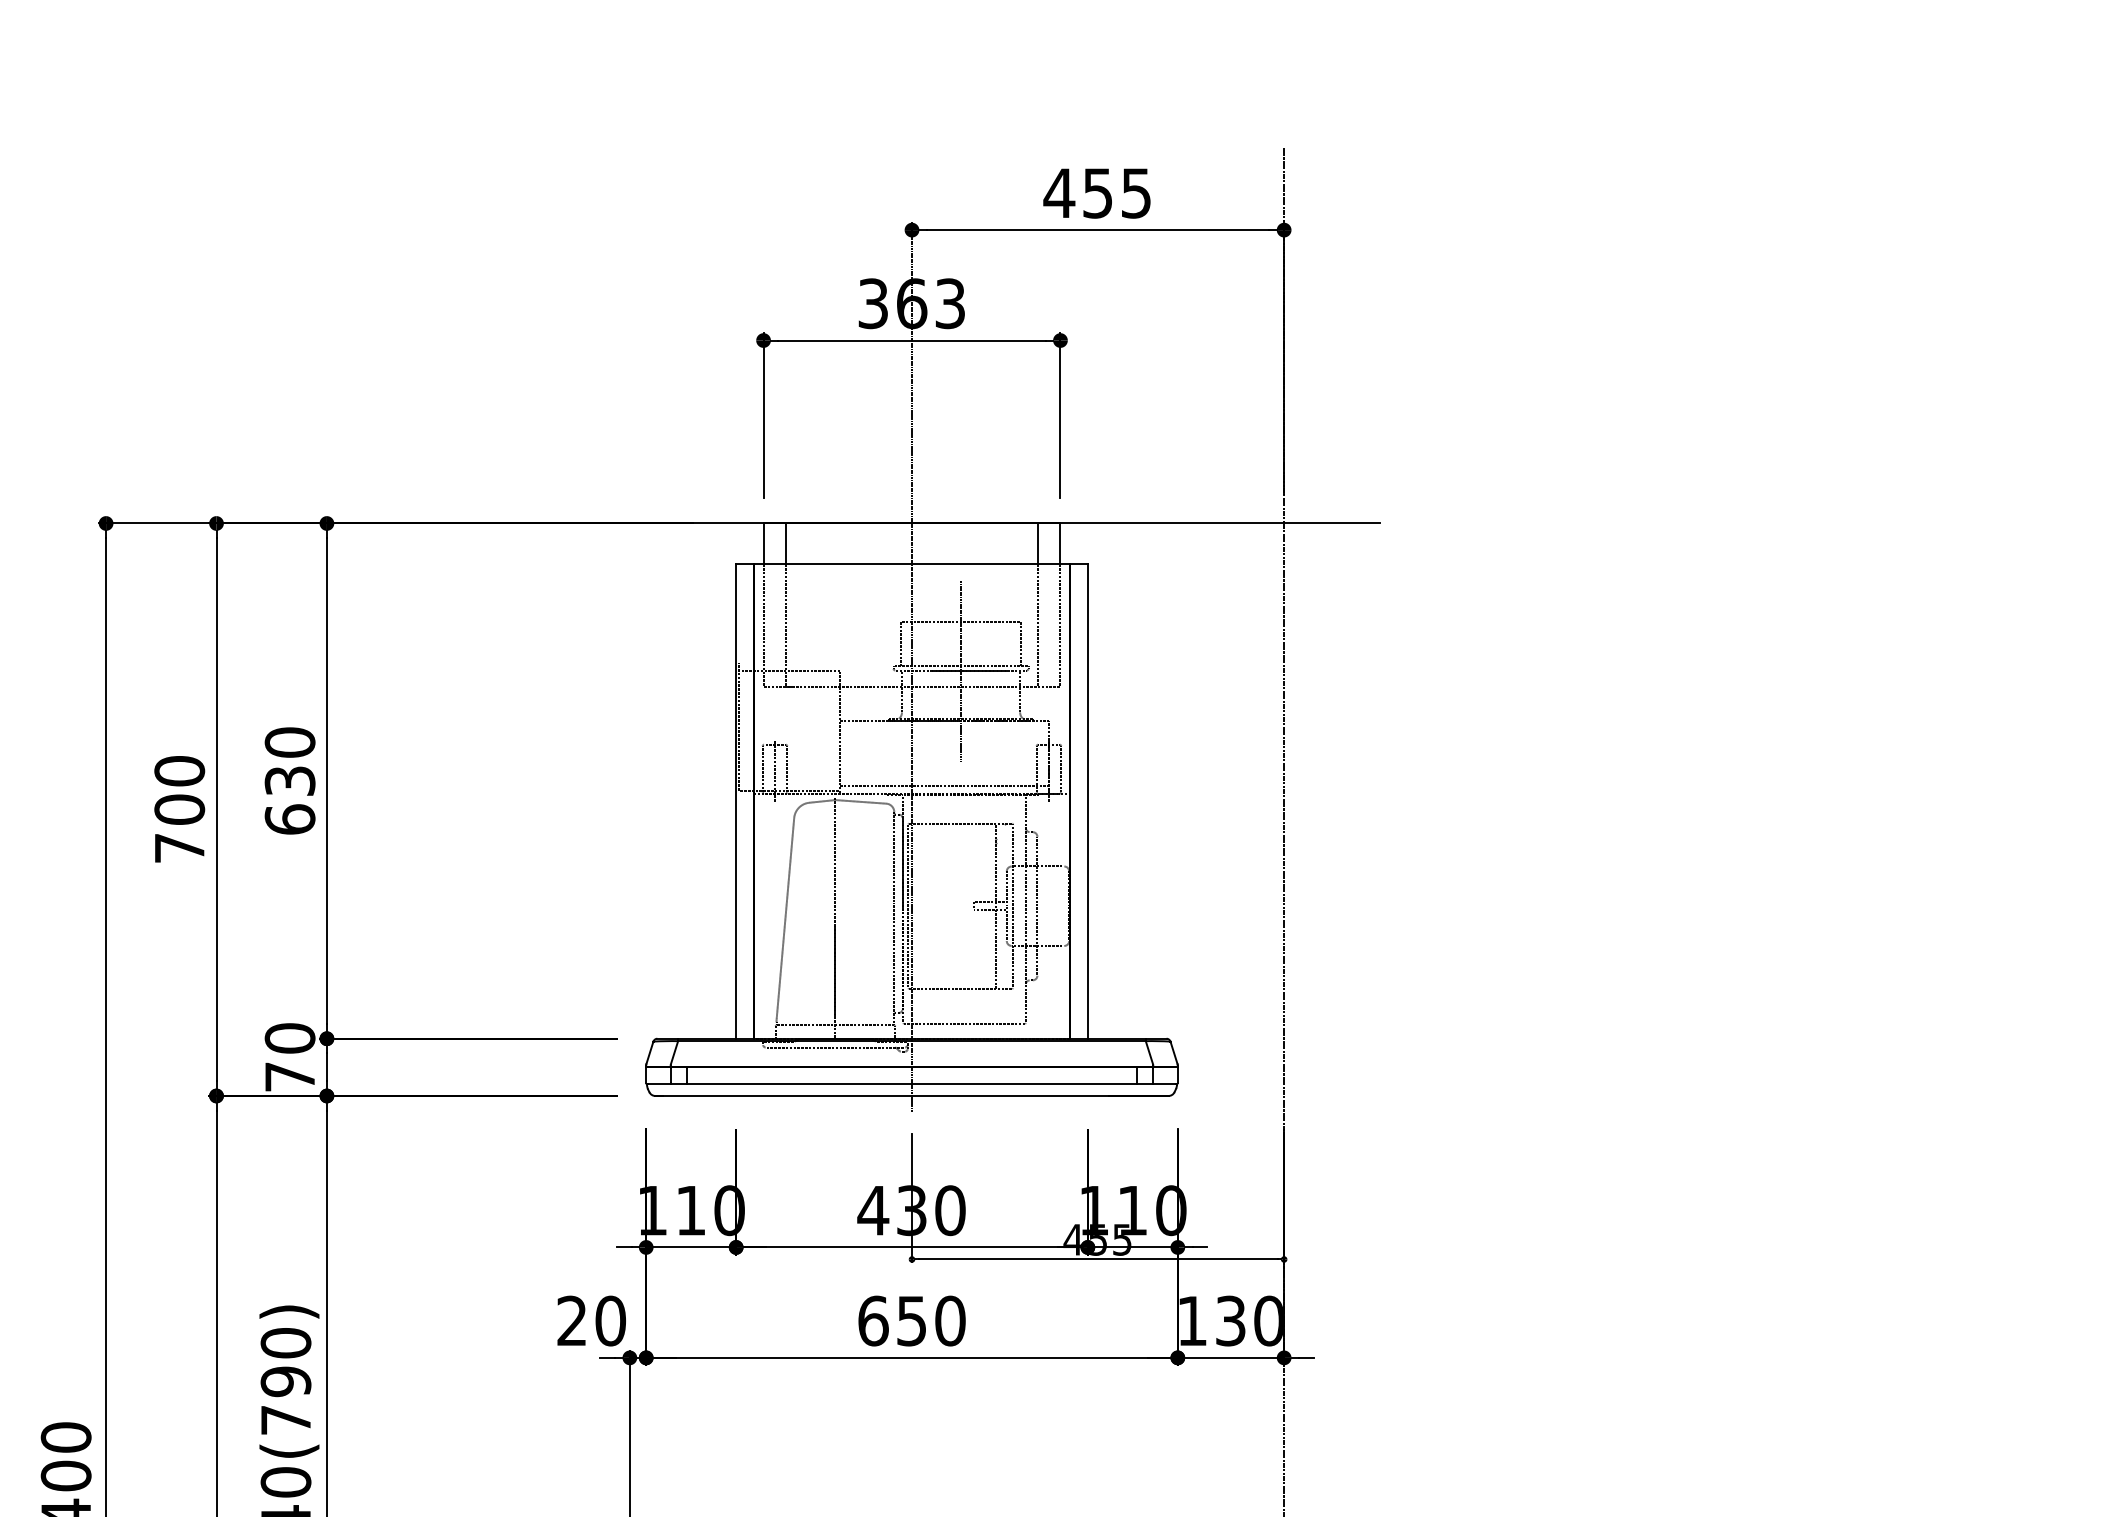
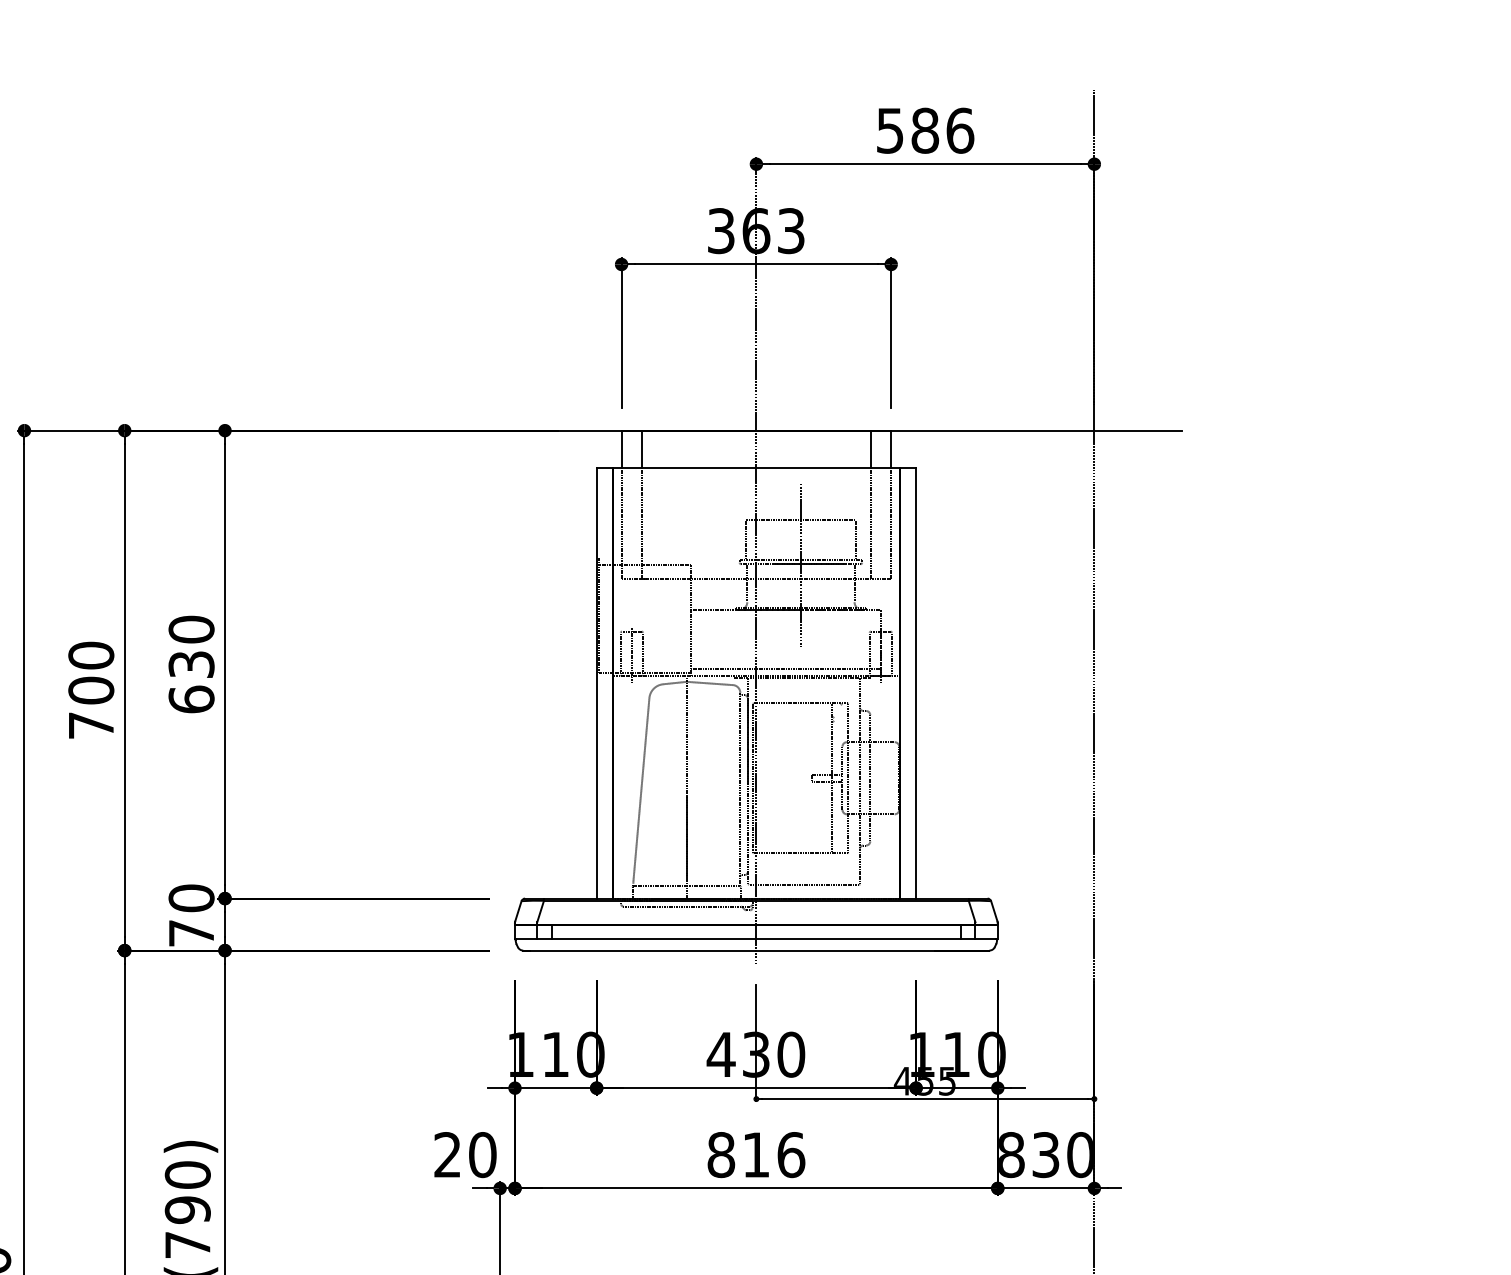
text: (1097, 193) -> (924, 130), 455 -> 586
text: (911, 1320) -> (755, 1154), 650 -> 816
text: (1193, 1320) -> (1012, 1154), 130 -> 830

